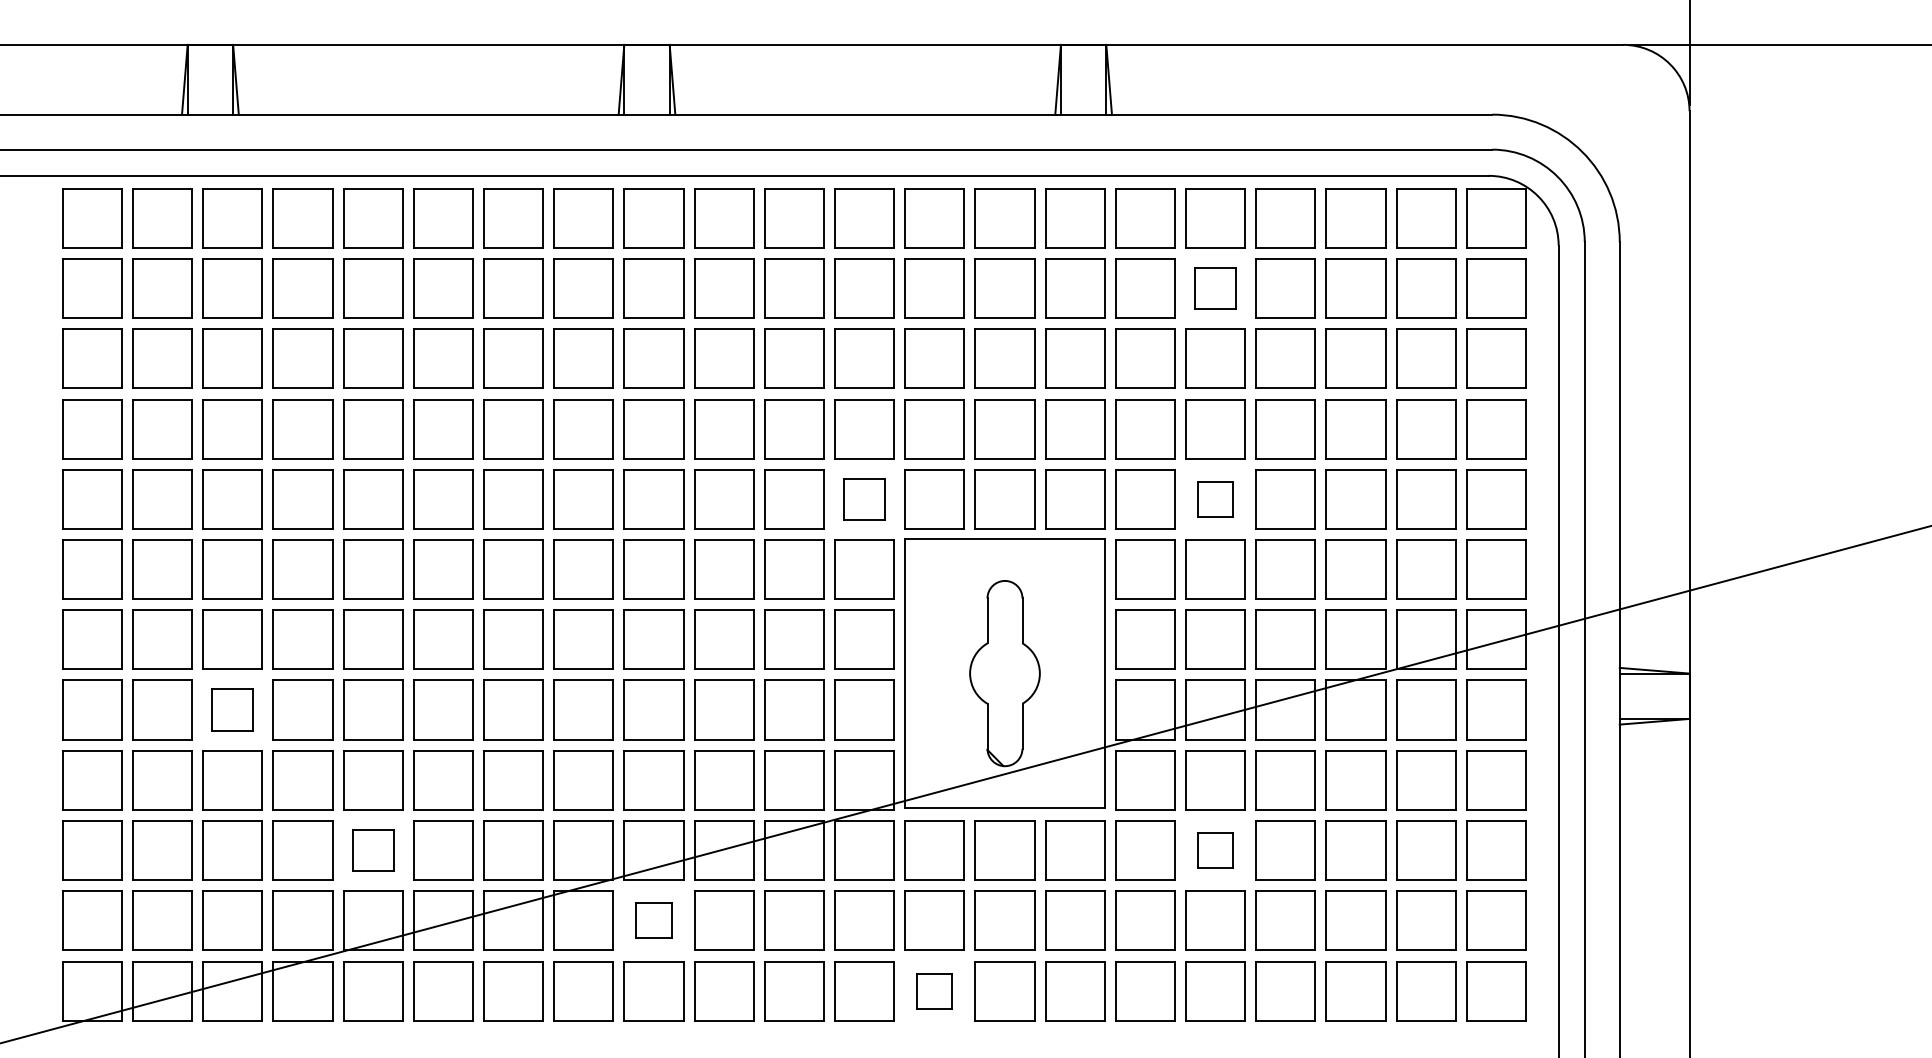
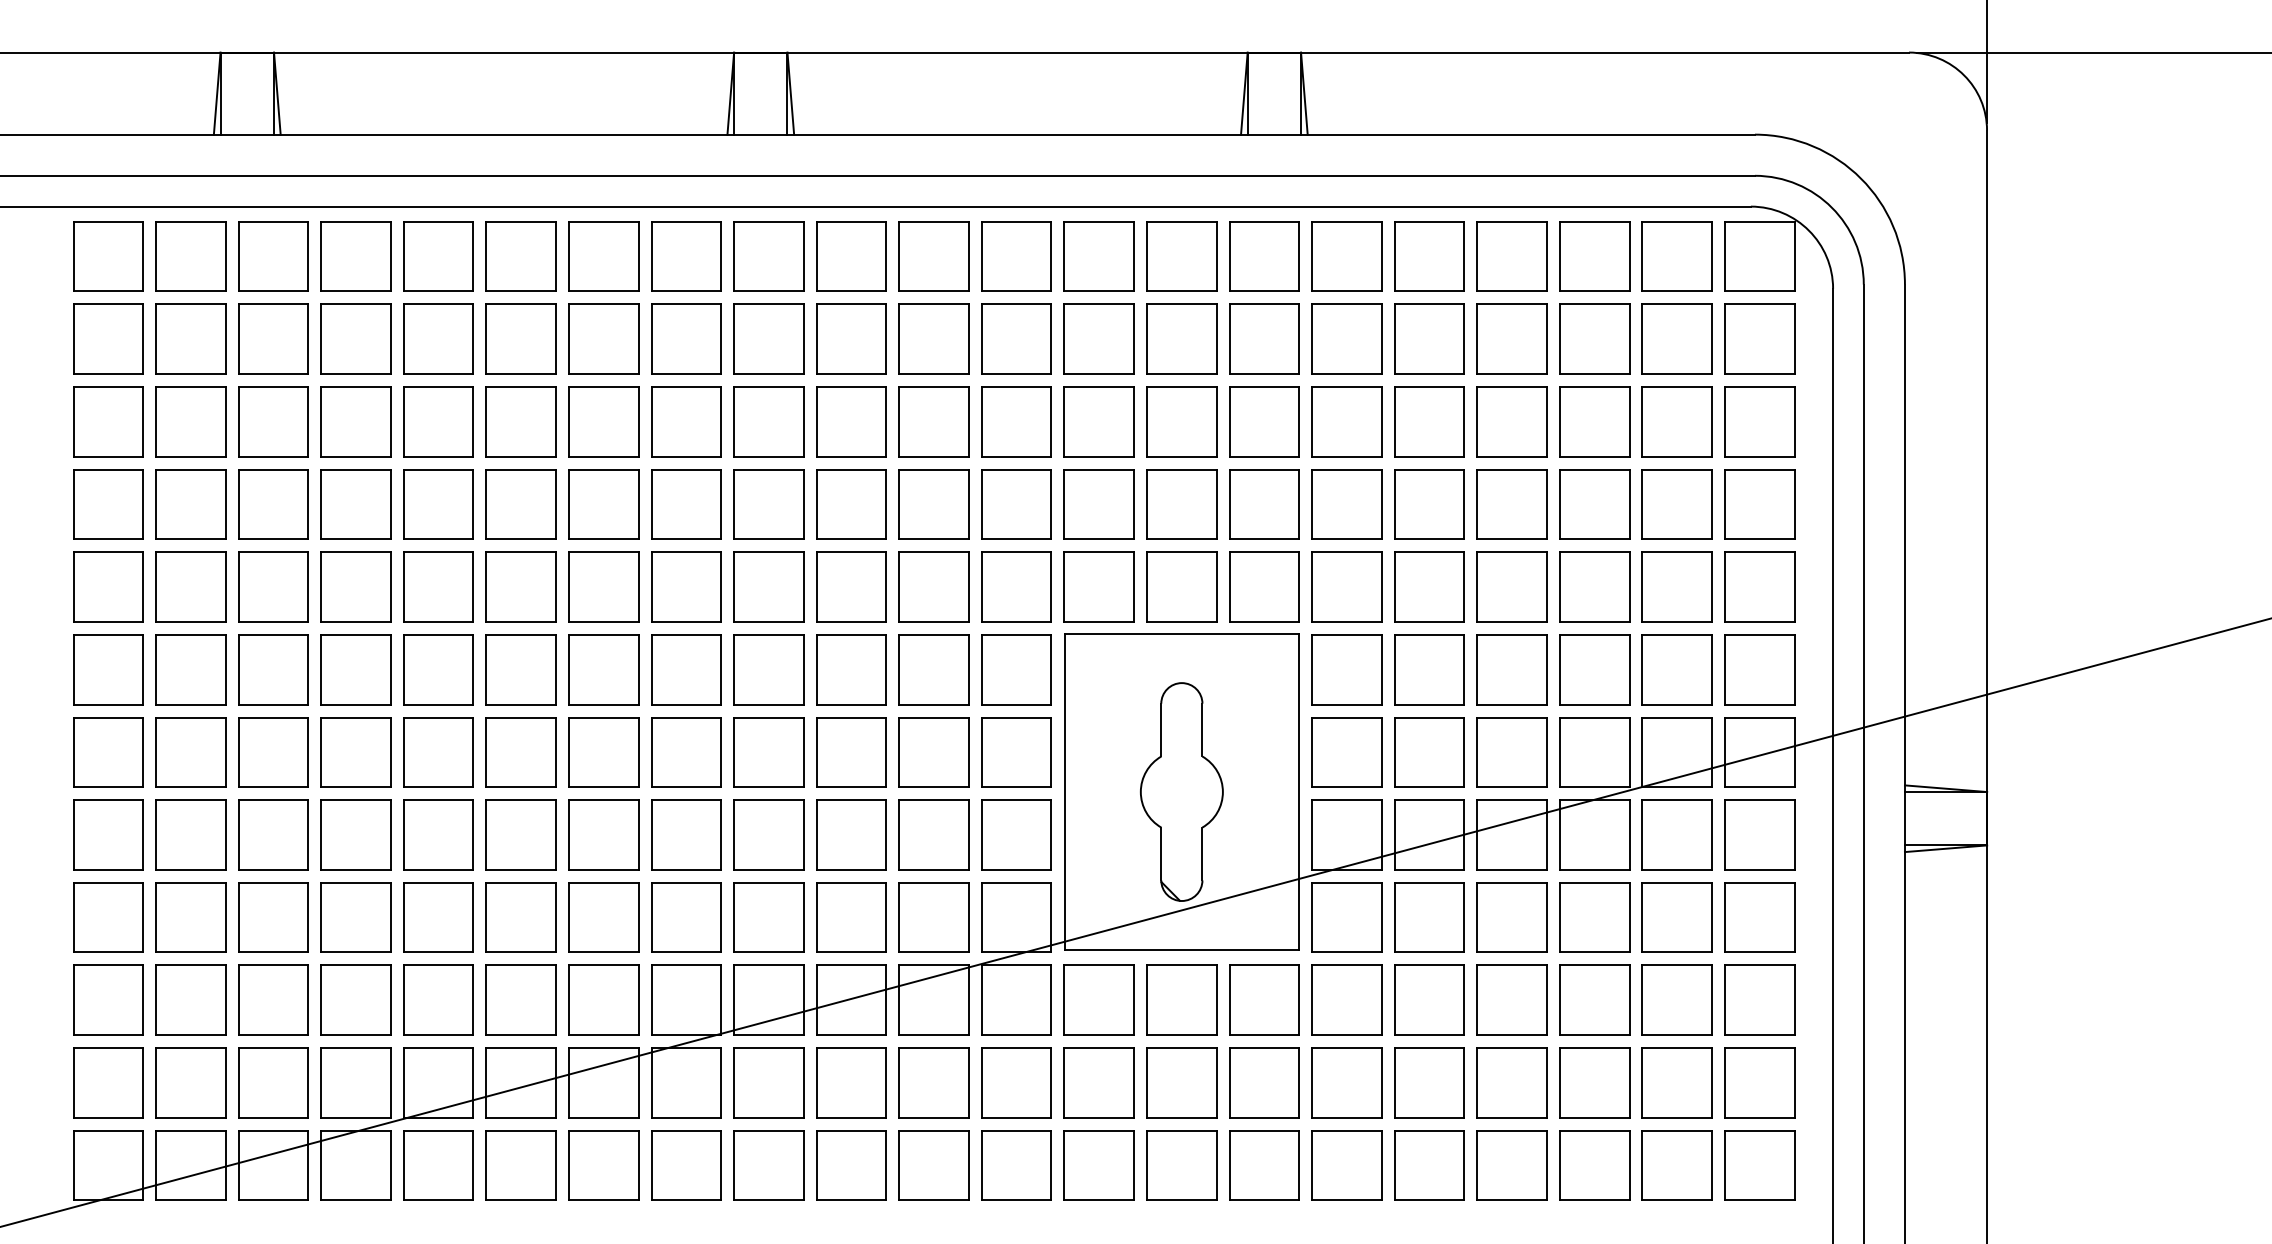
part: (1215, 288) -> (1429, 339), size x1.43
part: (864, 499) -> (1016, 587), size x1.43
part: (1215, 499) -> (1429, 587), size x1.67
part: (232, 709) -> (273, 834), size x1.43
part: (373, 850) -> (439, 1000), size x1.43
part: (1215, 850) -> (1429, 1000), size x1.67
part: (653, 920) -> (768, 1082), size x1.67
part: (934, 991) -> (1098, 1165), size x1.67

